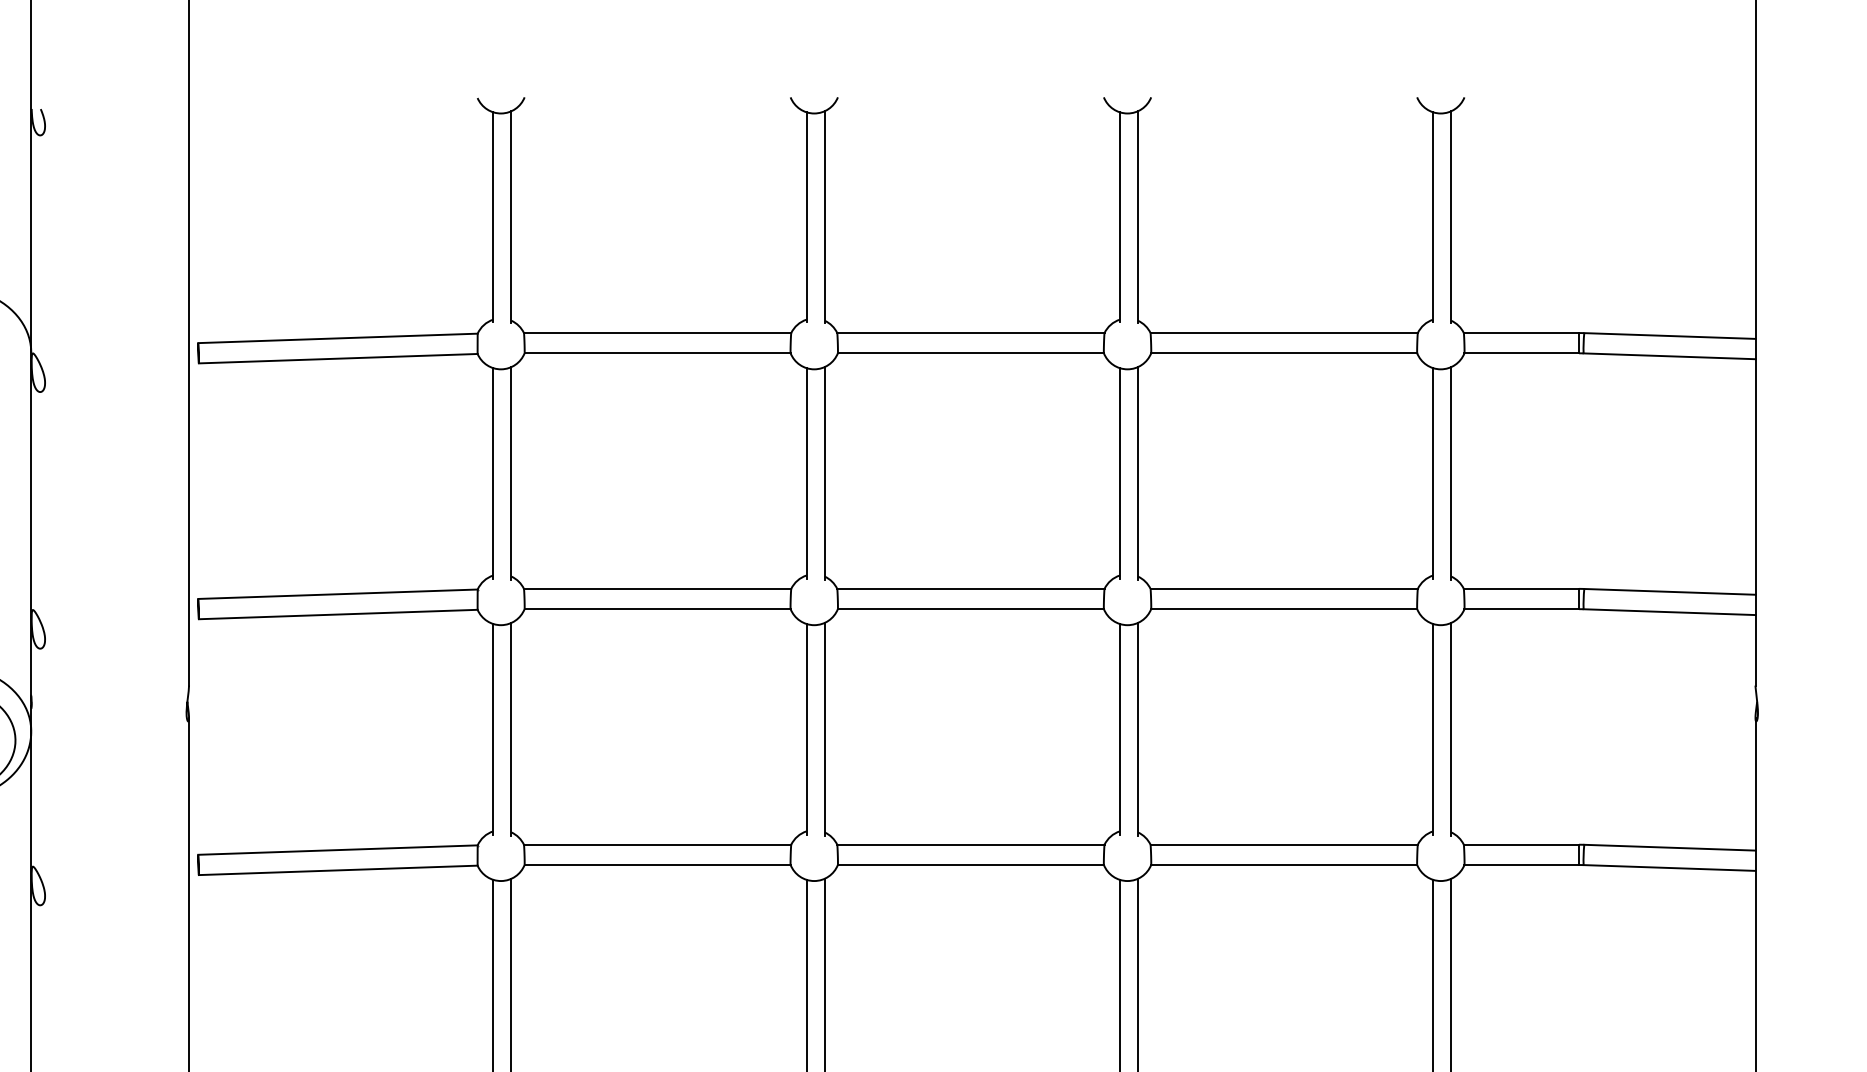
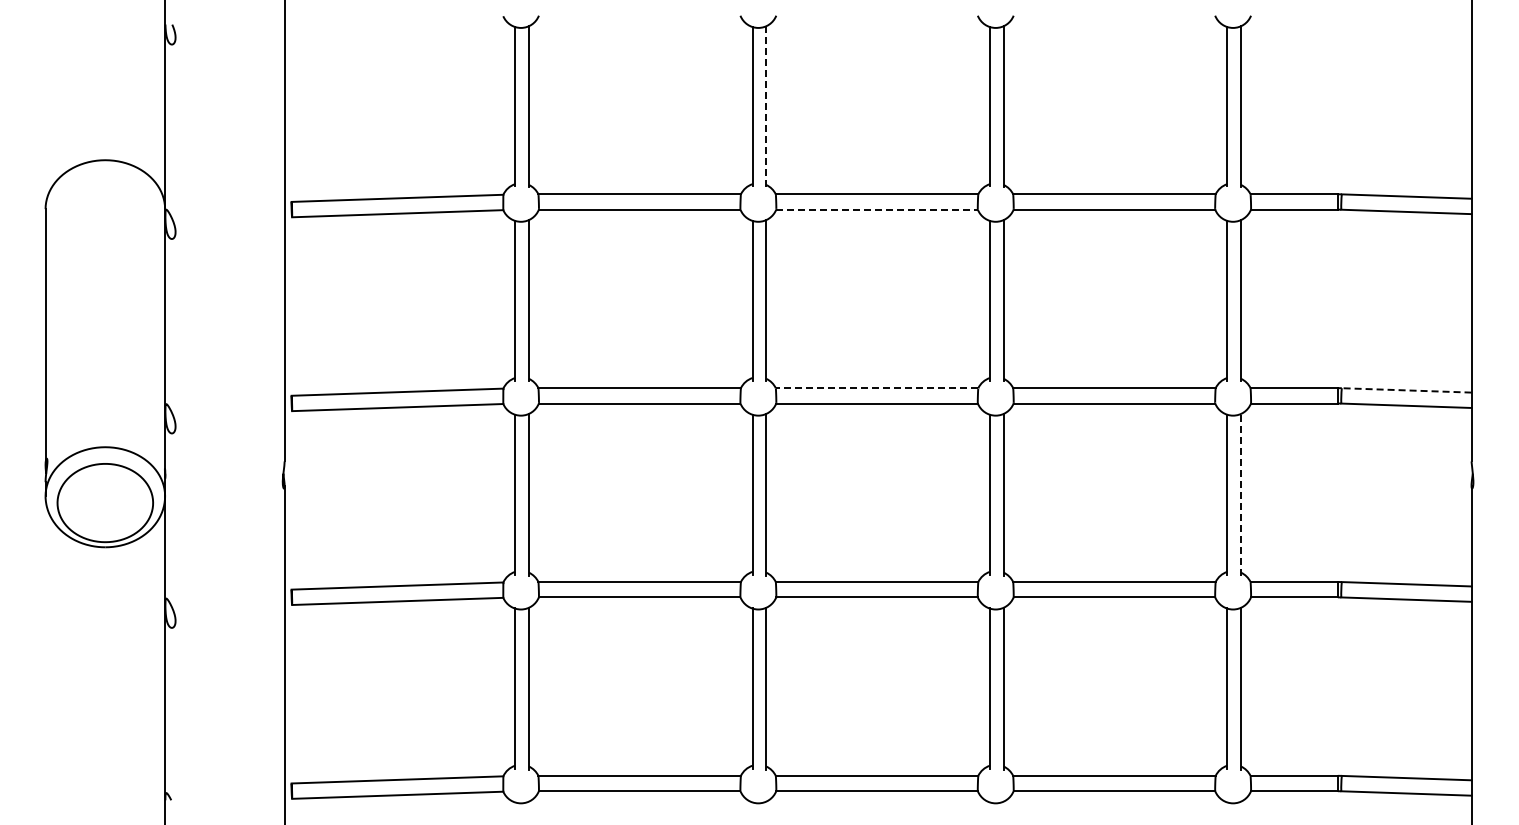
line: (824, 217) -> (766, 106), solid -> dashed
line: (971, 353) -> (877, 209), solid -> dashed
line: (970, 589) -> (876, 388), solid -> dashed
line: (1669, 591) -> (1406, 390), solid -> dashed
line: (1450, 729) -> (1240, 494), solid -> dashed

